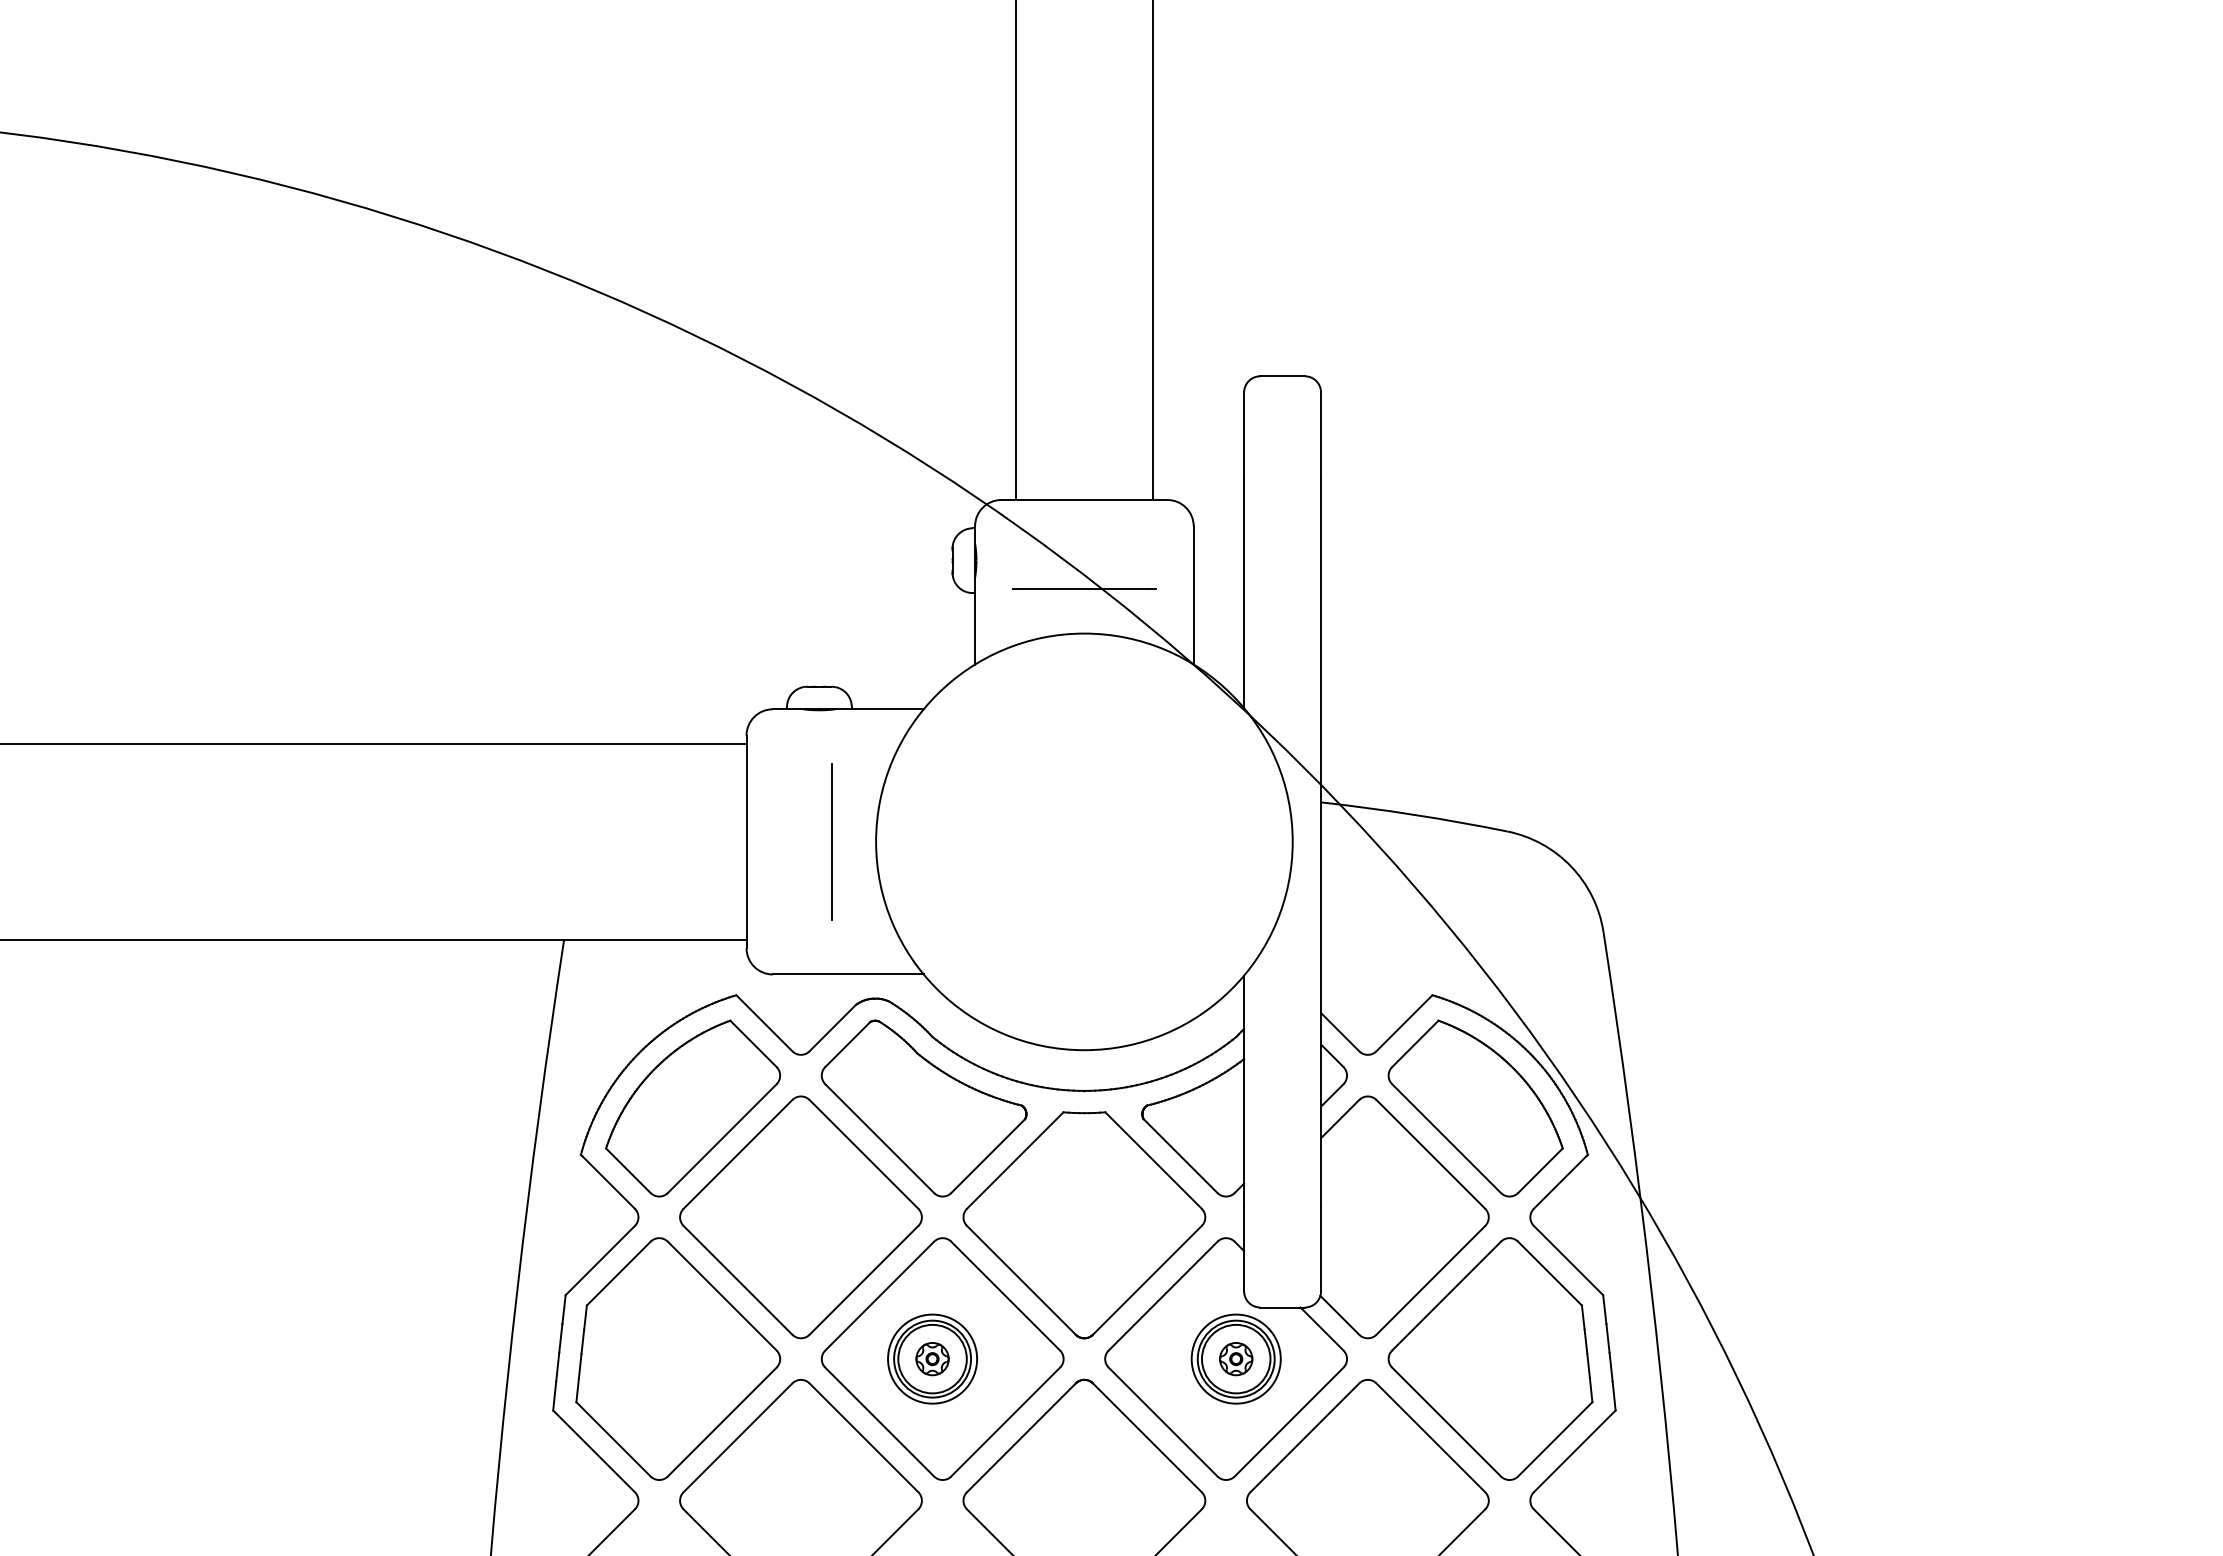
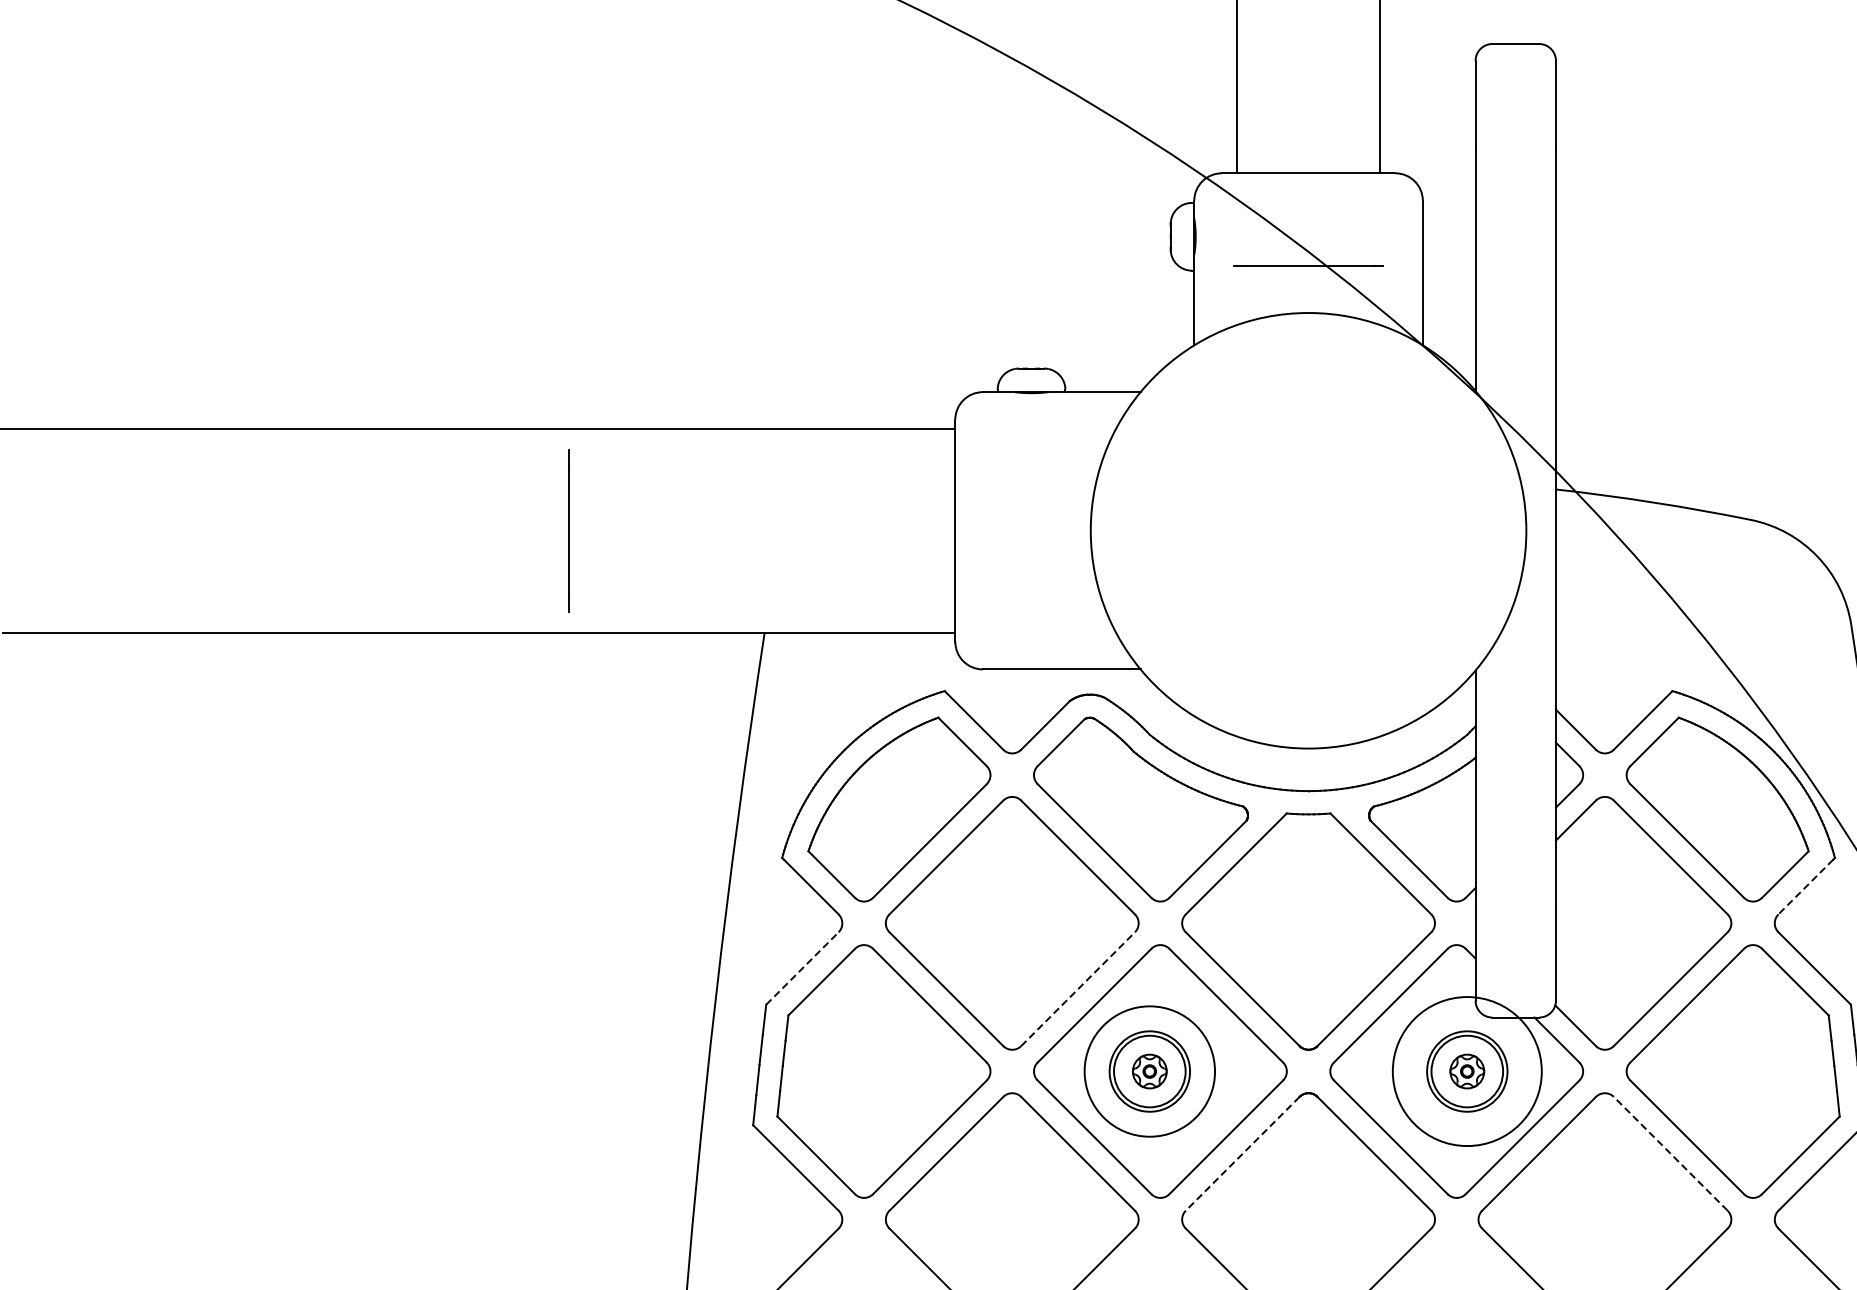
line: (831, 841) -> (568, 530), moved
line: (1559, 1182) -> (1805, 886), solid -> dashed
line: (600, 1260) -> (802, 968), solid -> dashed
line: (863, 1280) -> (1077, 989), solid -> dashed
circle: (932, 1358) -> (1149, 1070), size x1.4
circle: (1235, 1358) -> (1466, 1070), size x1.6
line: (1021, 1437) -> (1242, 1153), solid -> dashed
line: (1430, 1437) -> (1670, 1153), solid -> dashed

